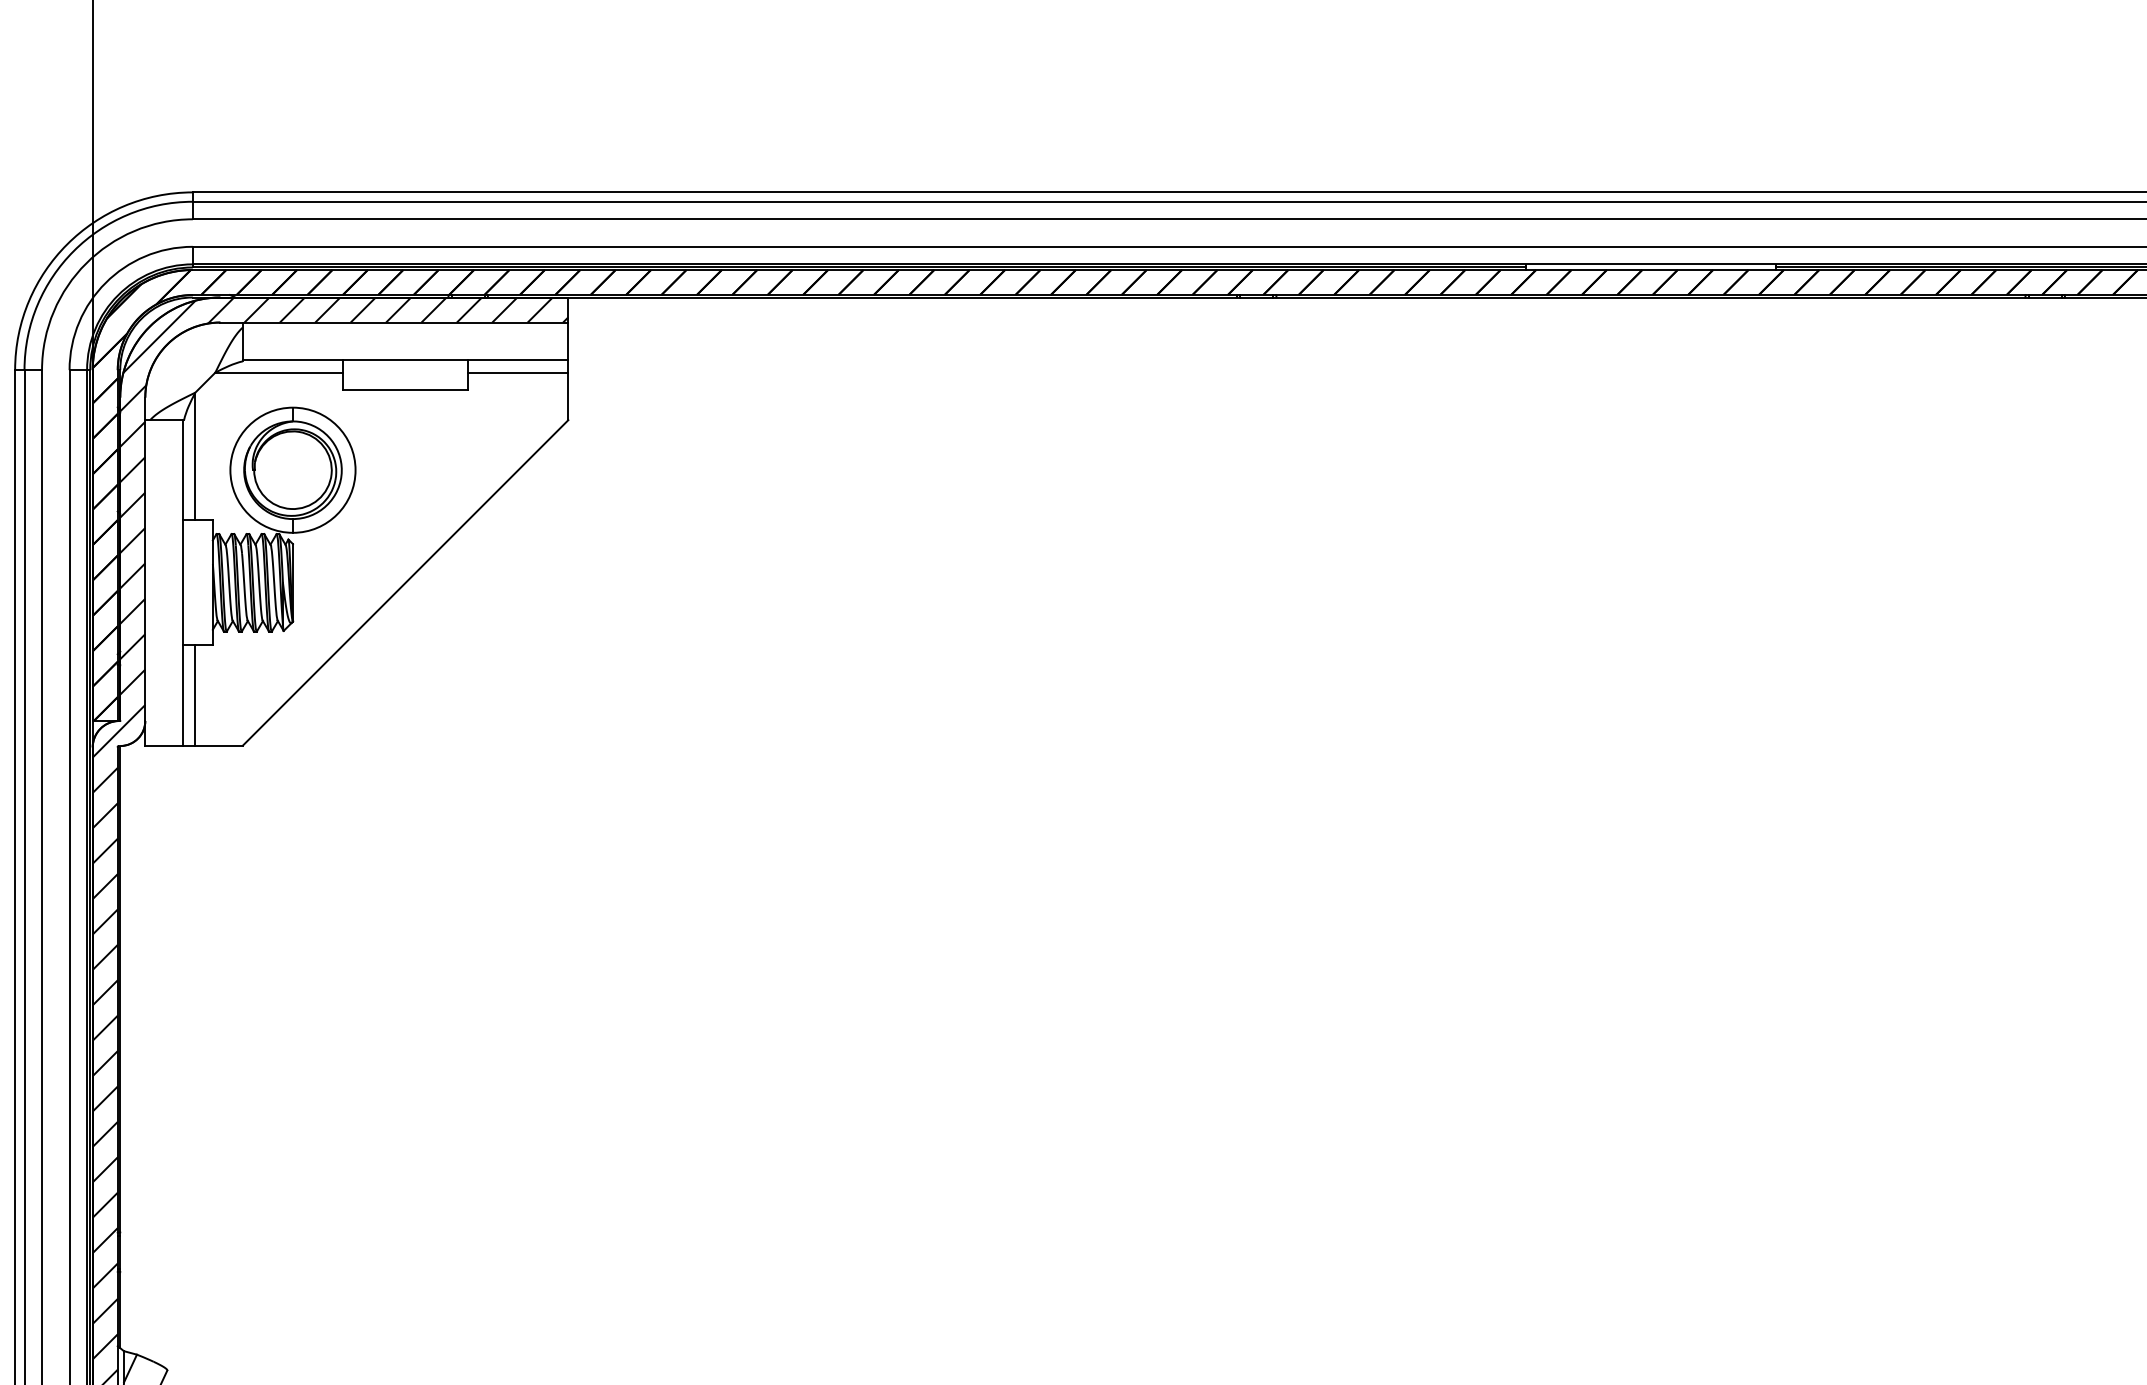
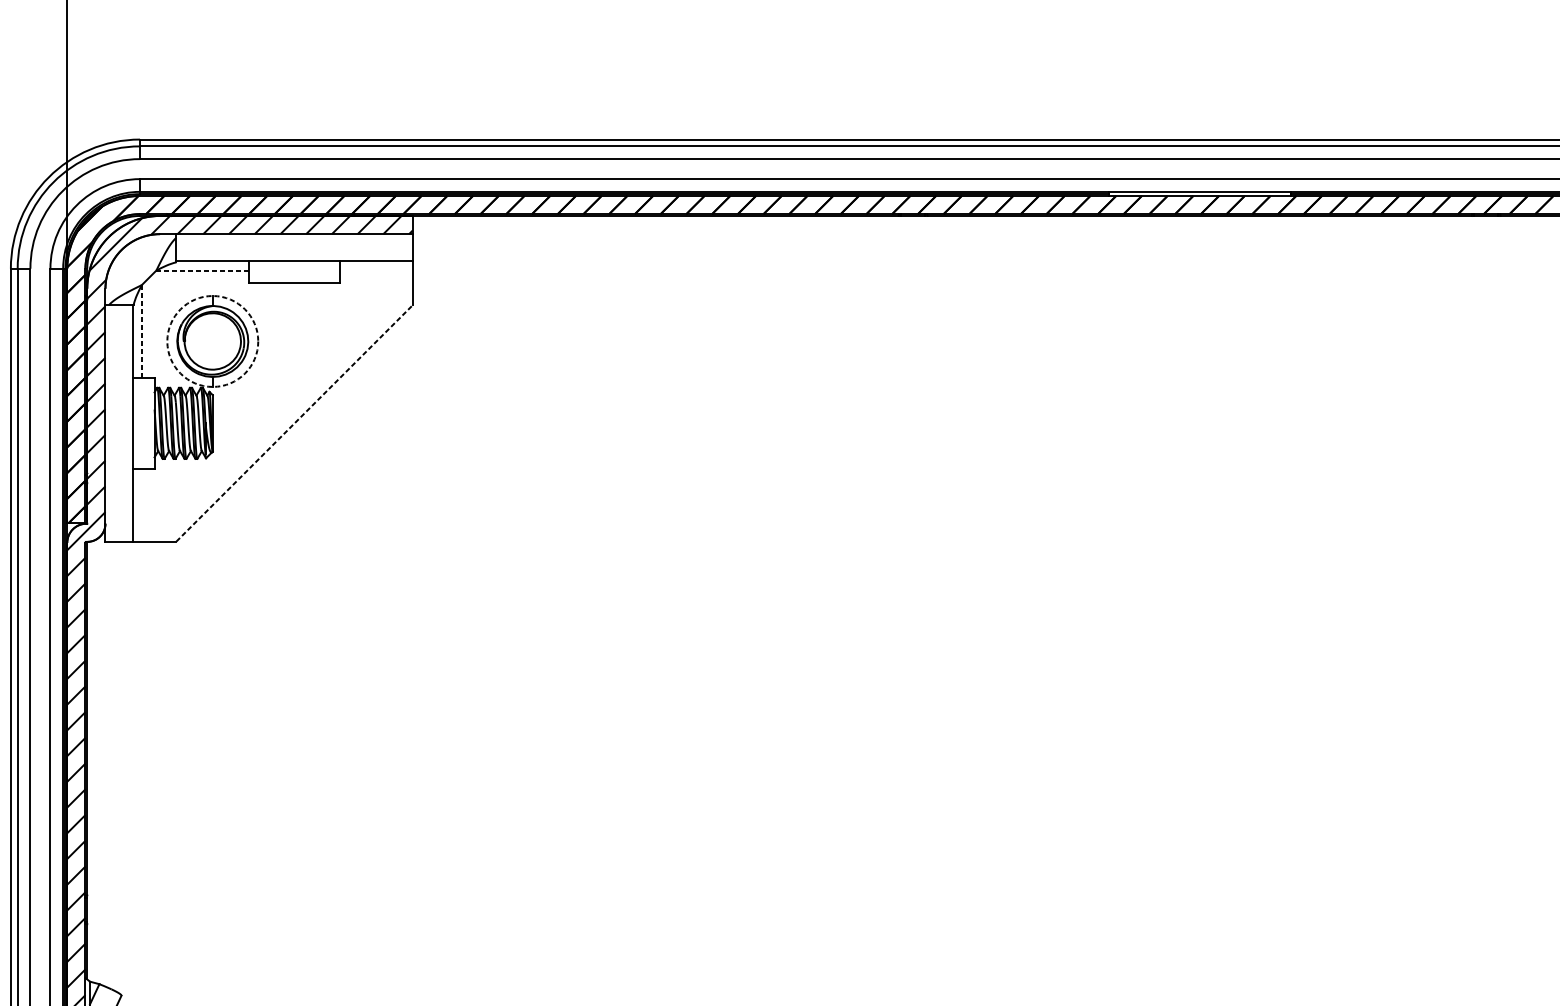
line: (279, 372) -> (203, 270), solid -> dashed
line: (518, 372) -> (376, 270), removed
line: (195, 456) -> (141, 331), solid -> dashed
circle: (292, 469) -> (212, 340), solid -> dashed
line: (405, 582) -> (294, 423), solid -> dashed
line: (195, 695) -> (141, 505), removed

